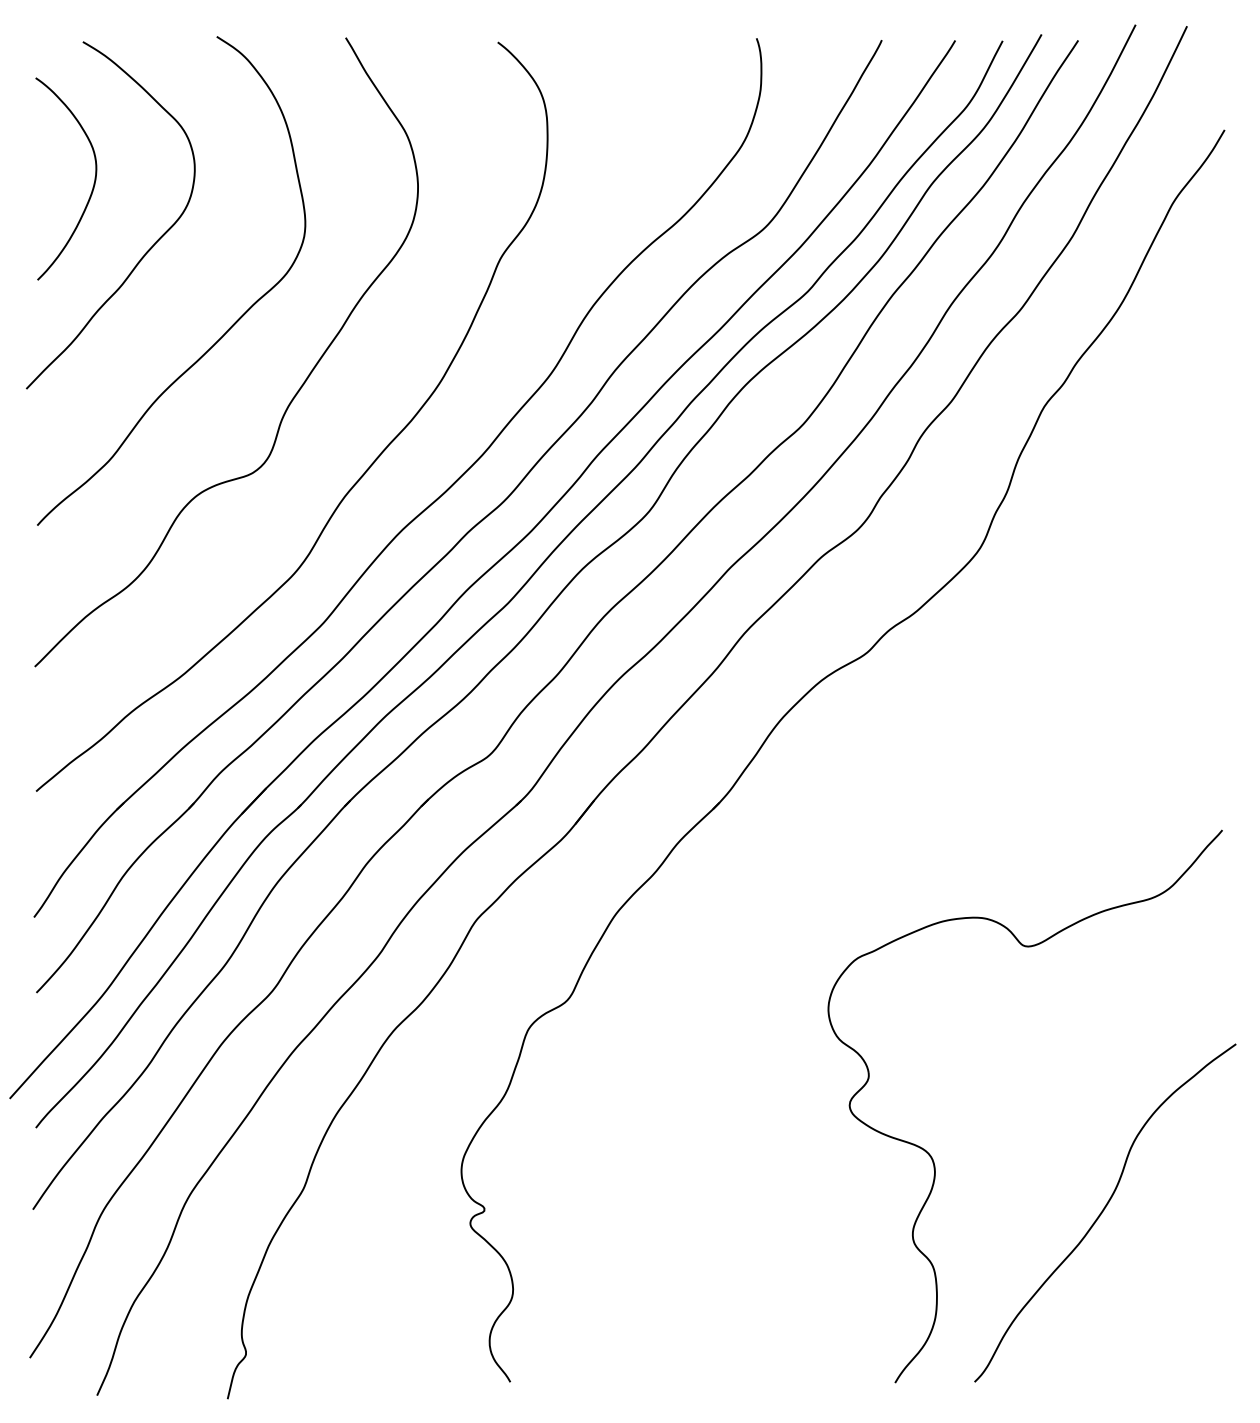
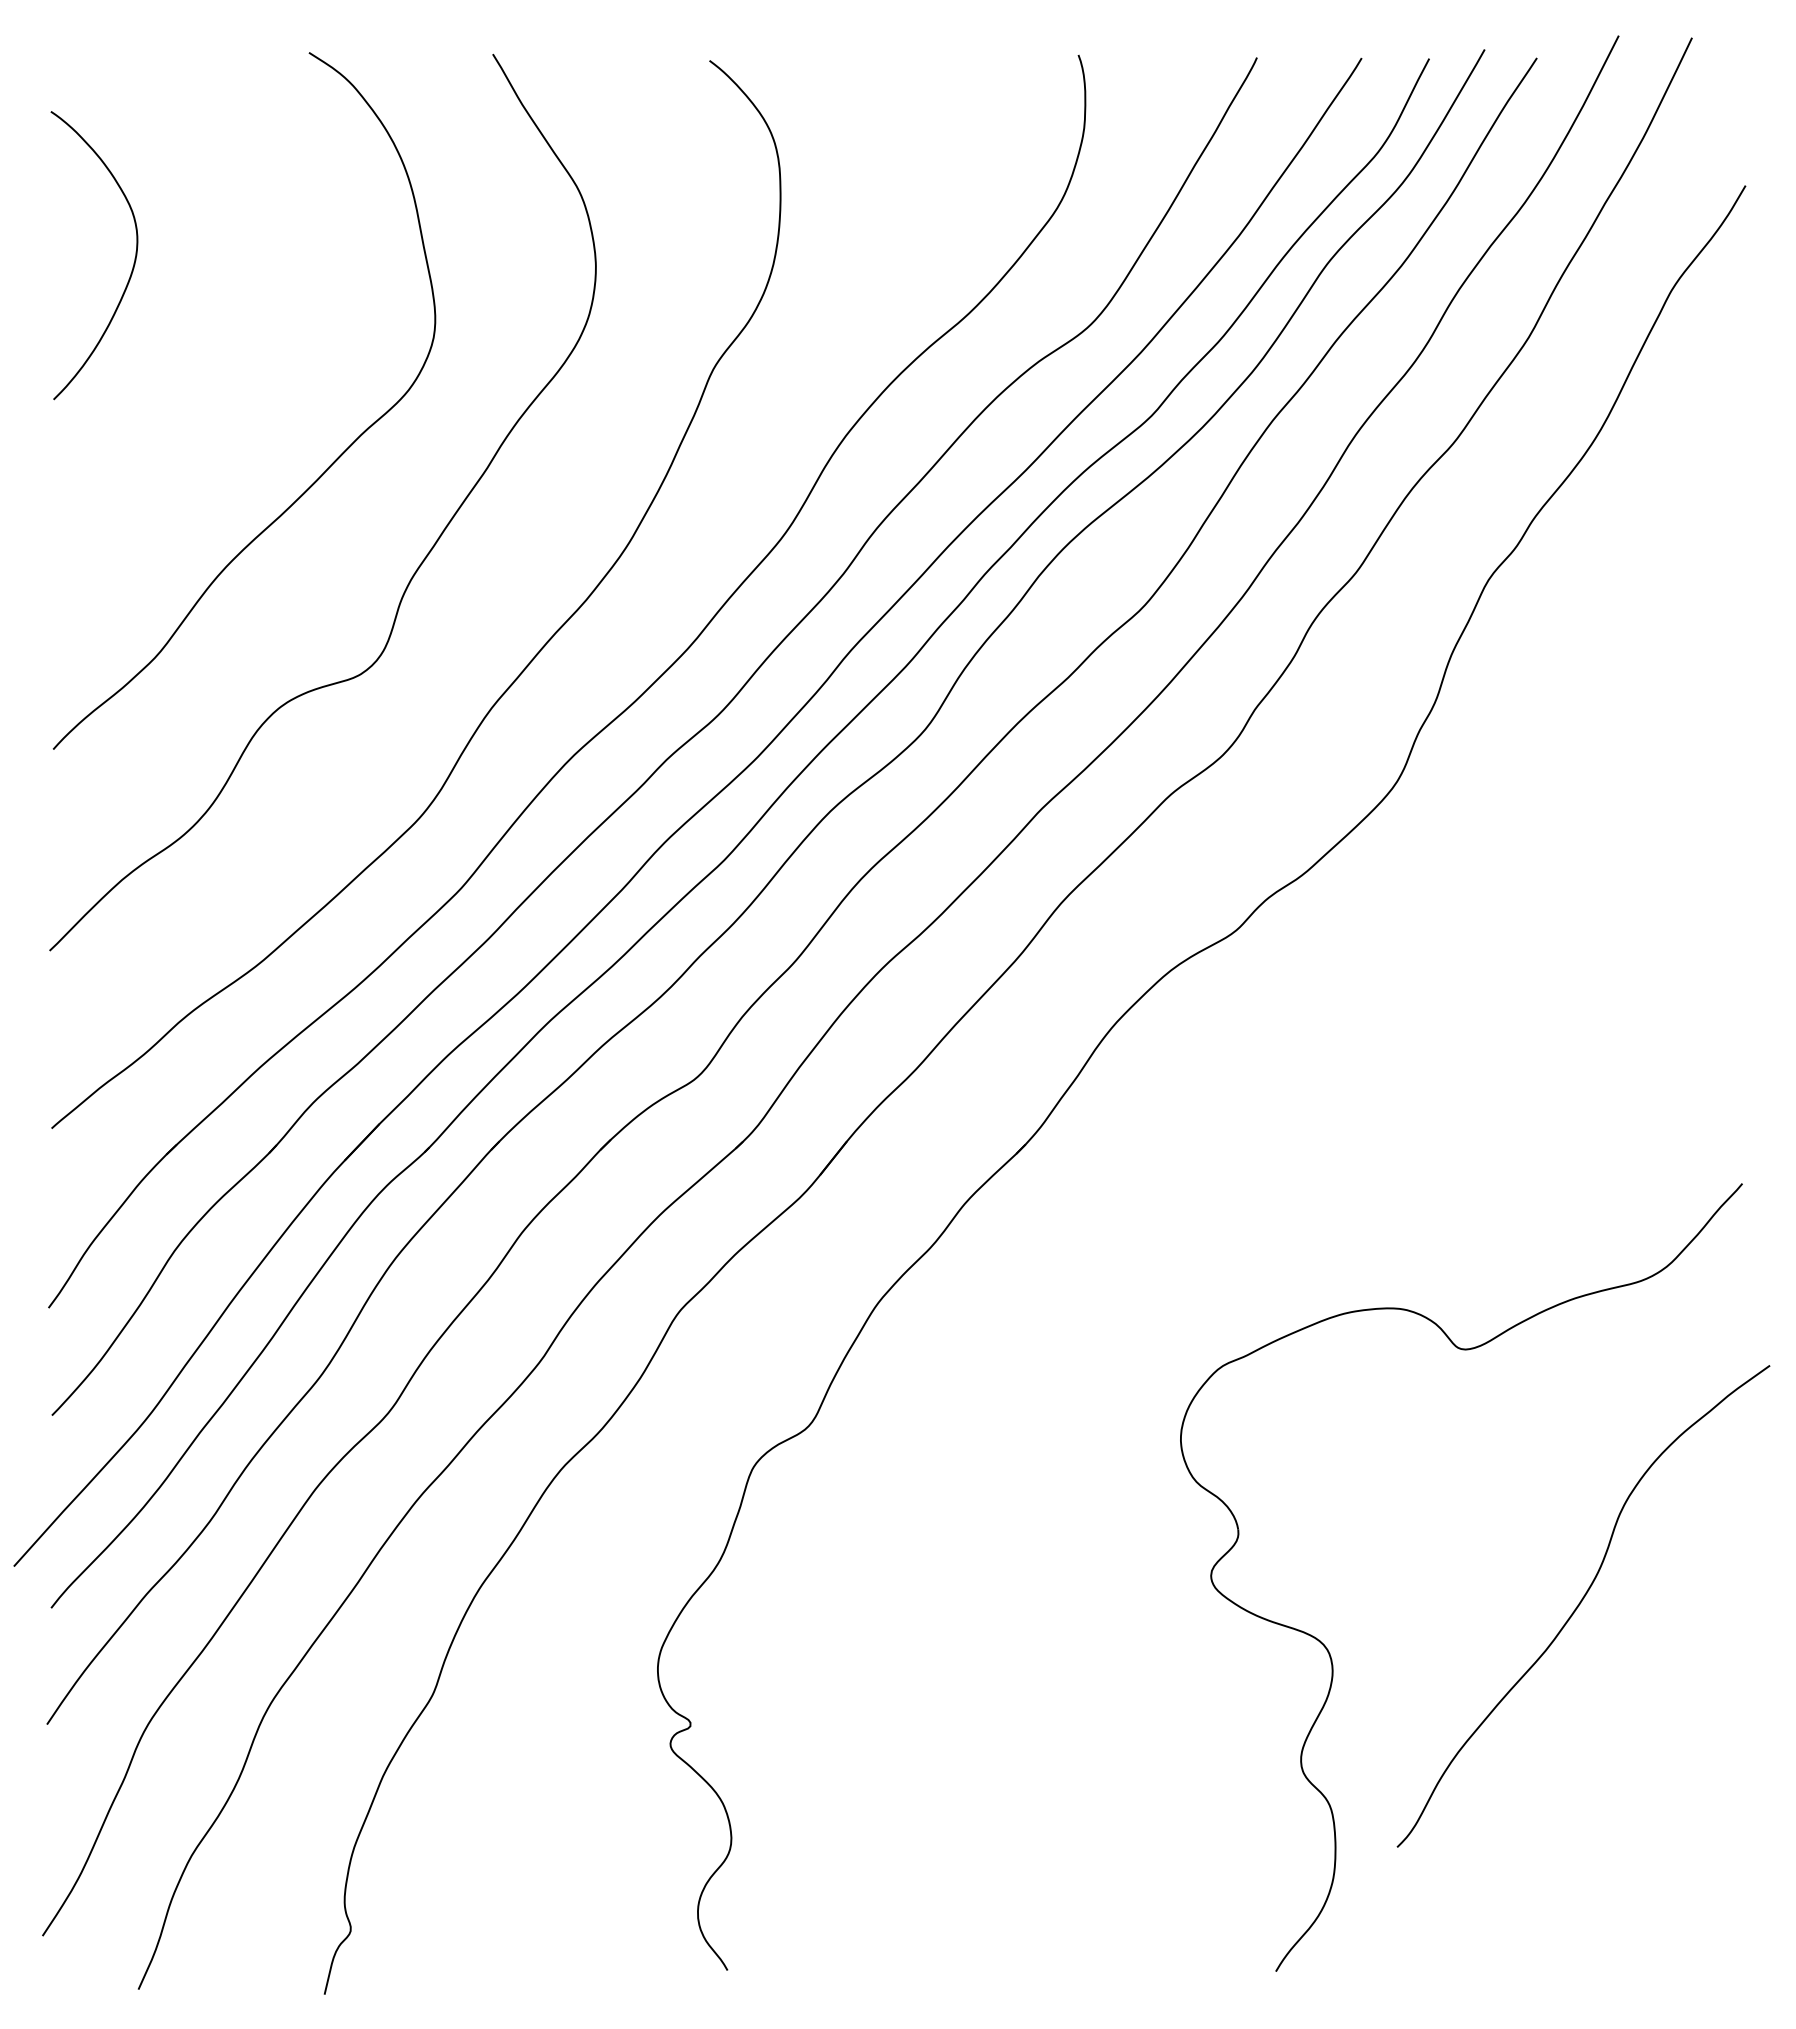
curve: (148, 249) -> (211, 356), removed
curve: (1103, 1211) -> (1580, 1604), moved

